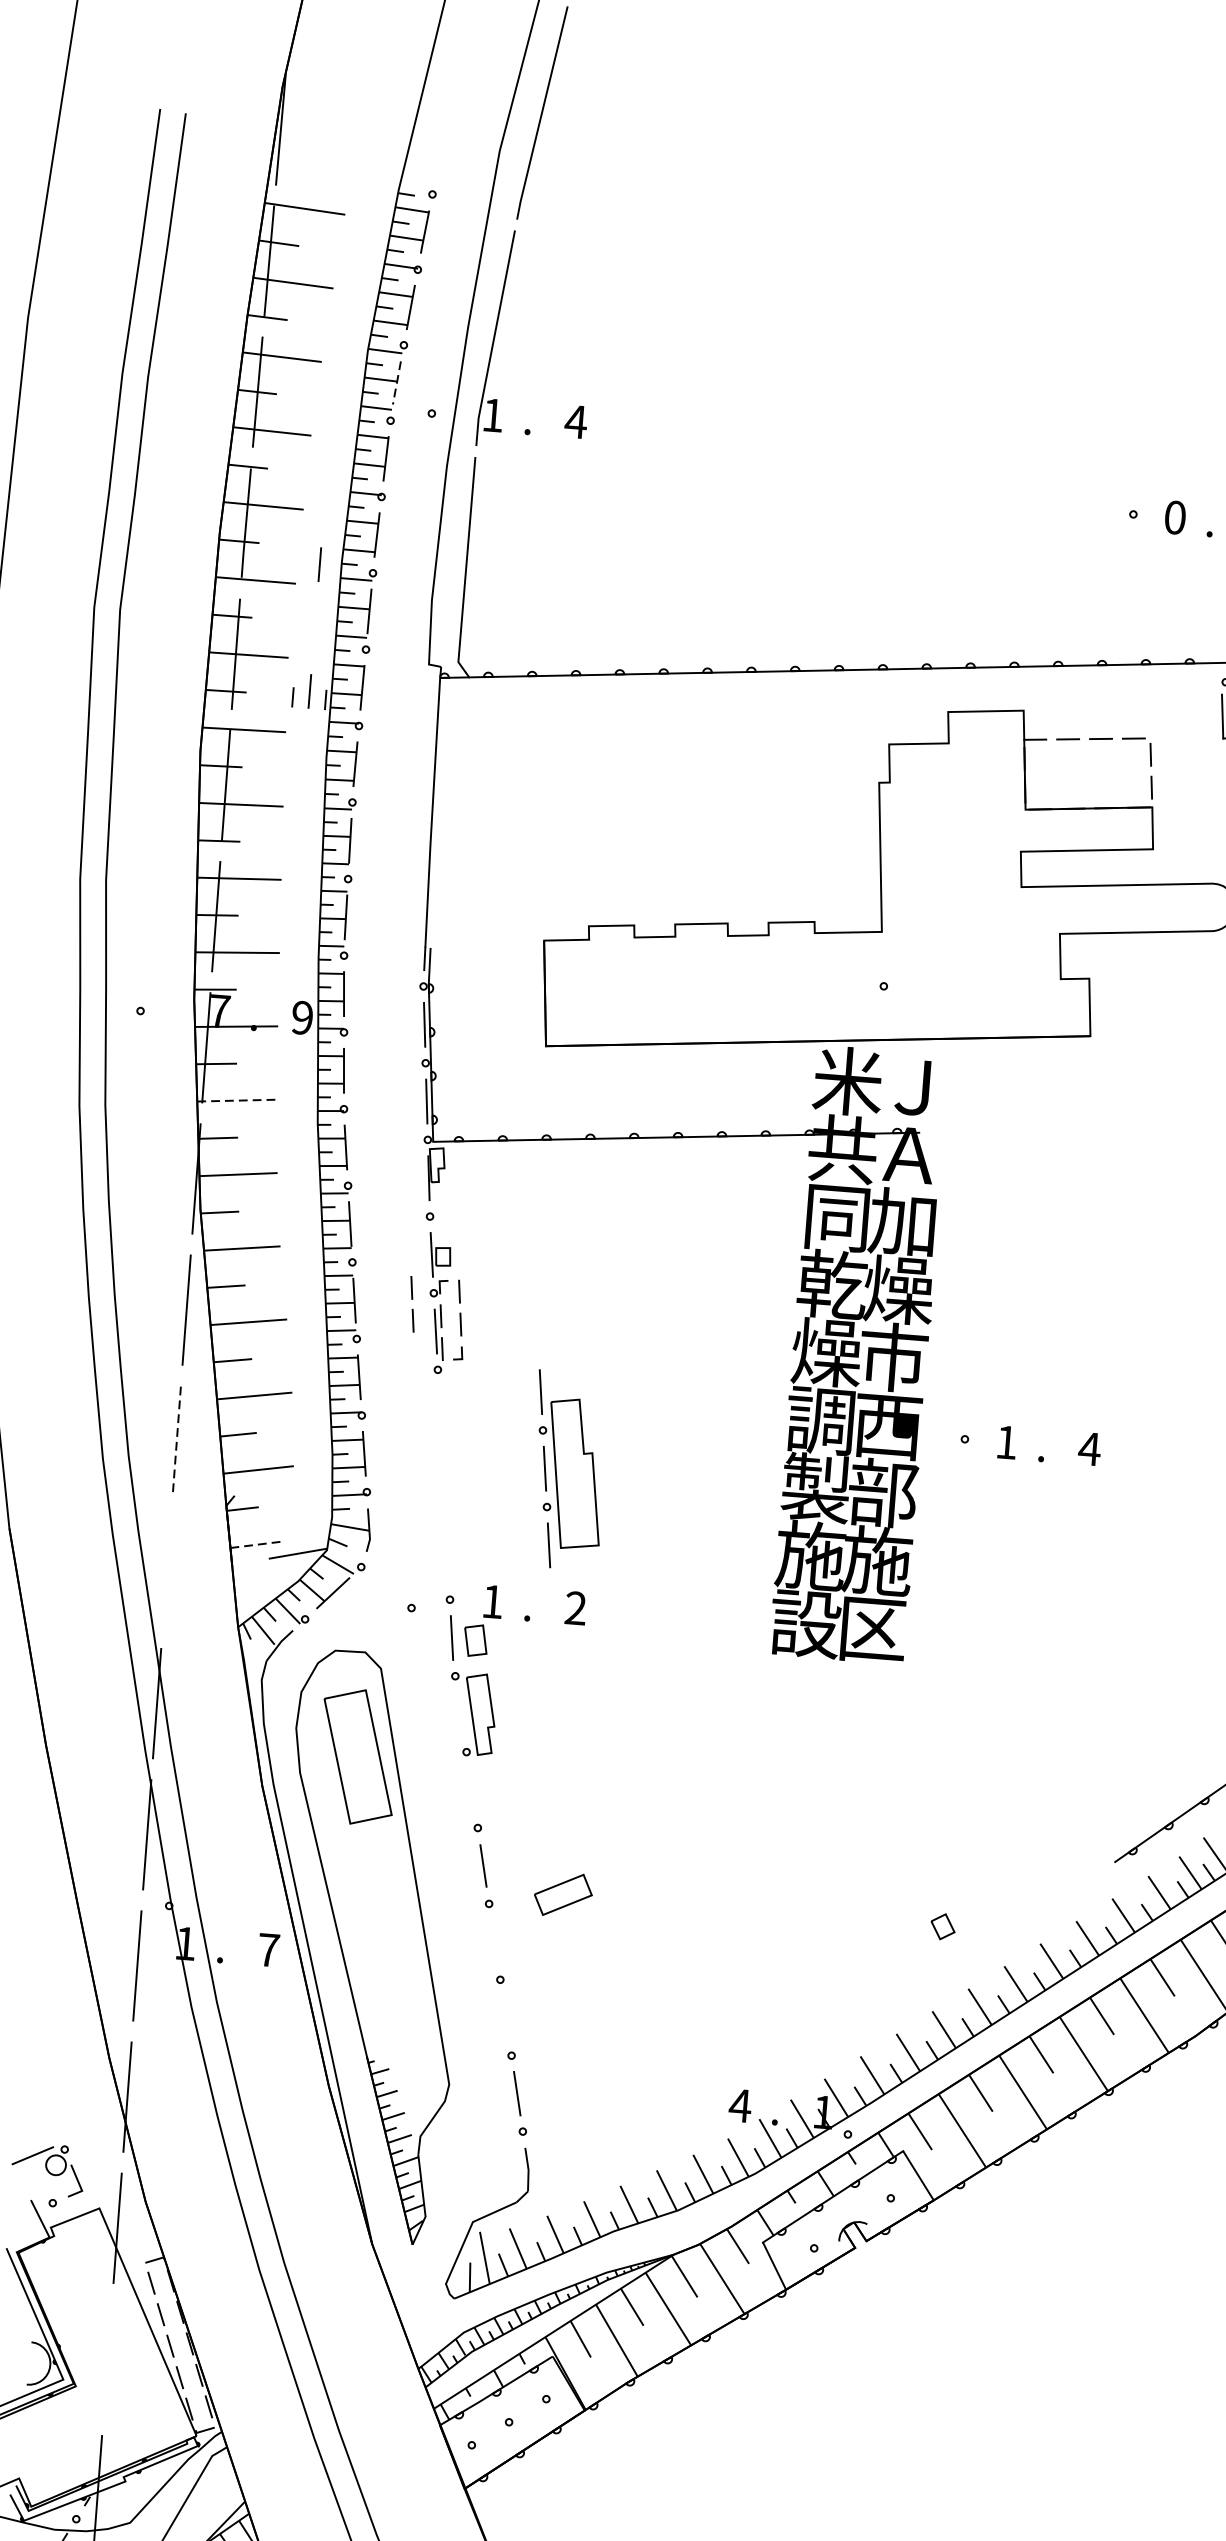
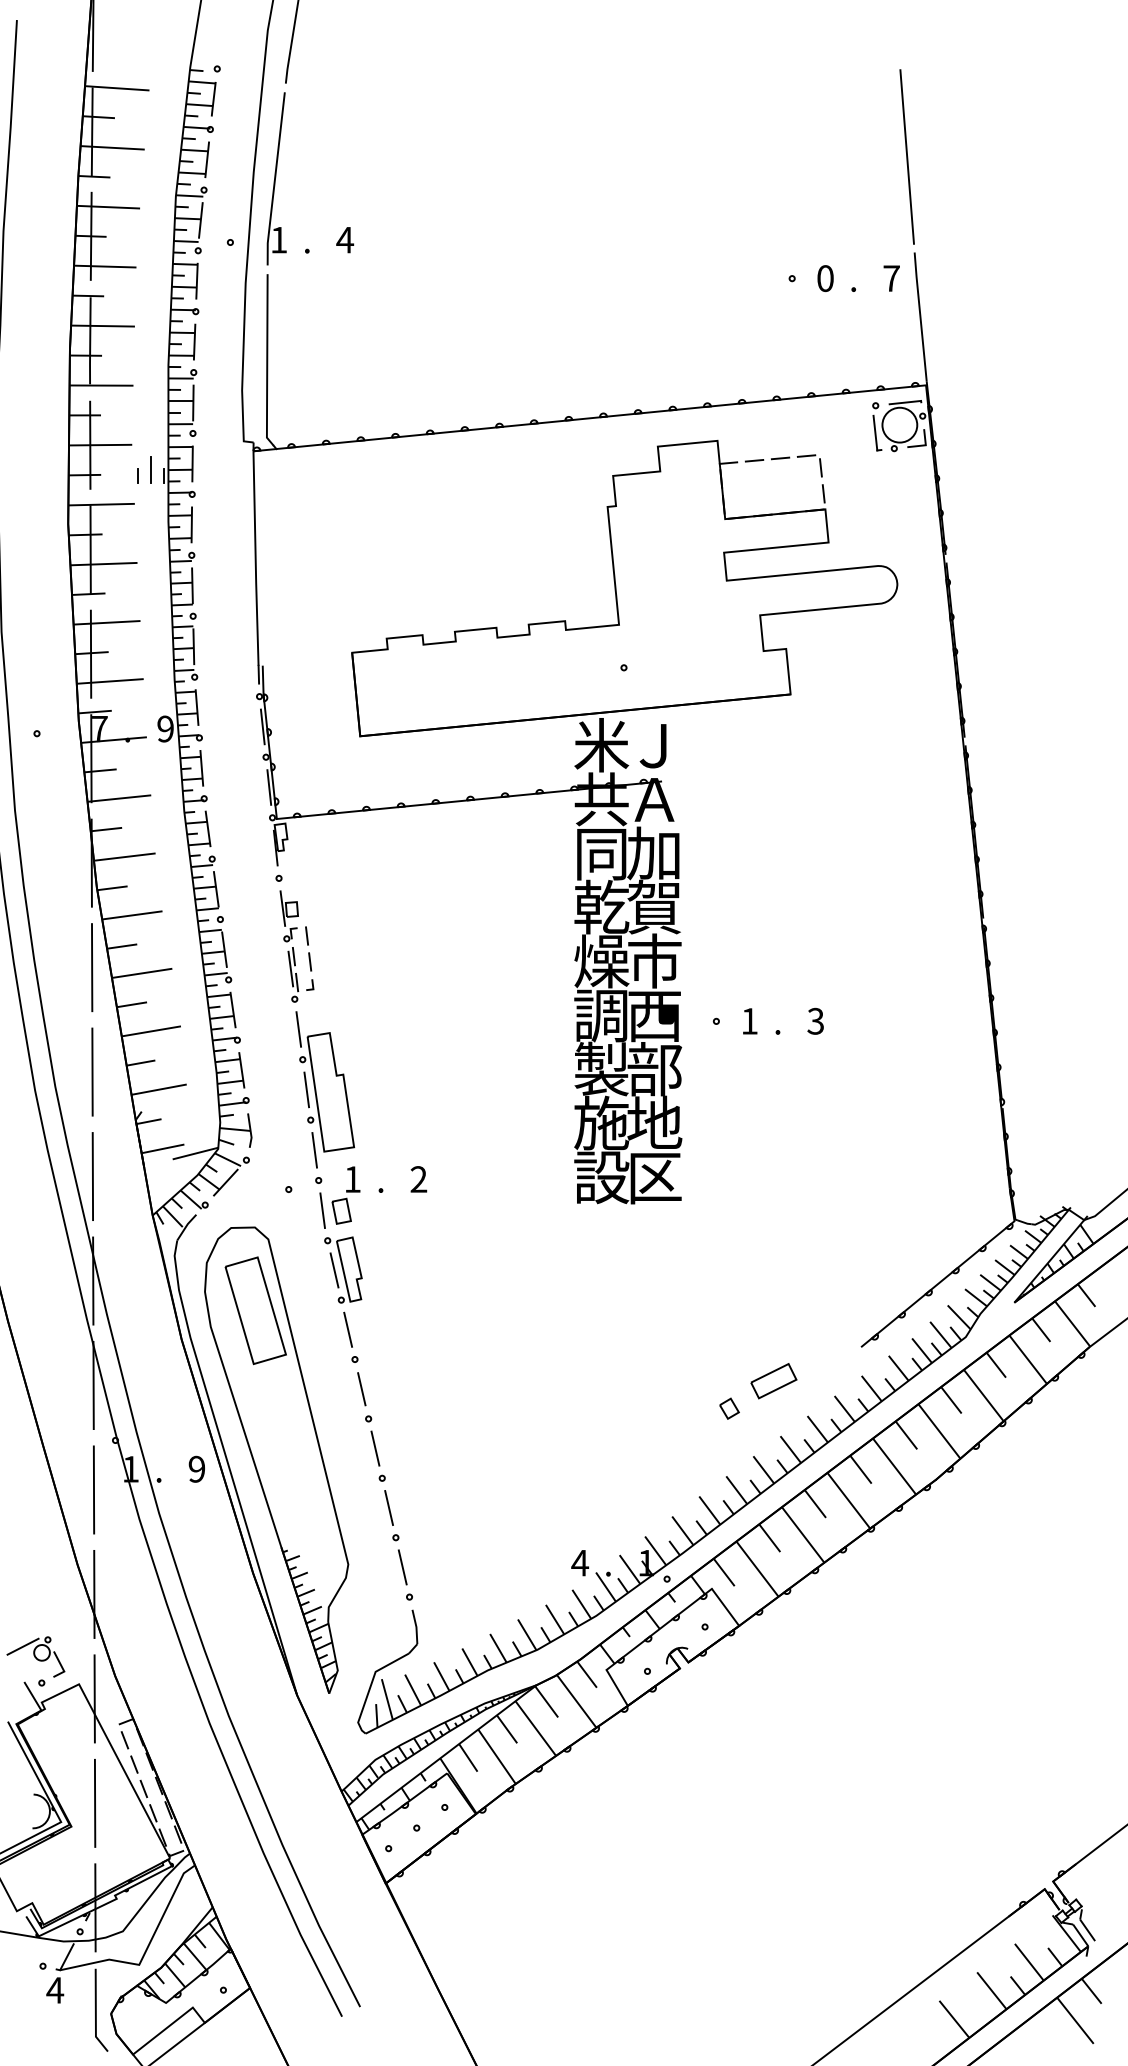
line: (396, 383) -> (200, 220), dashed -> solid
line: (319, 563) -> (150, 368), removed
line: (237, 1100) -> (119, 798), dashed -> solid
text: (898, 1288) -> (654, 906), 燥 -> 賀
line: (412, 1299) -> (270, 945), removed
line: (176, 1441) -> (92, 1072), dashed -> solid
text: (1089, 1447) -> (815, 1020), 4 -> 3
part: (568, 1470) -> (325, 1089), moved
line: (258, 1544) -> (163, 1148), dashed -> solid
text: (877, 1560) -> (654, 1122), 施 -> 地
line: (166, 1572) -> (92, 1176), added
line: (460, 1714) -> (334, 1270), added
line: (472, 1789) -> (348, 1329), added
part: (562, 1895) -> (773, 1381), moved
line: (494, 1941) -> (375, 1448), added
text: (268, 1949) -> (196, 1468), 7 -> 9
line: (505, 2017) -> (388, 1507), added
line: (107, 2358) -> (94, 1802), added

